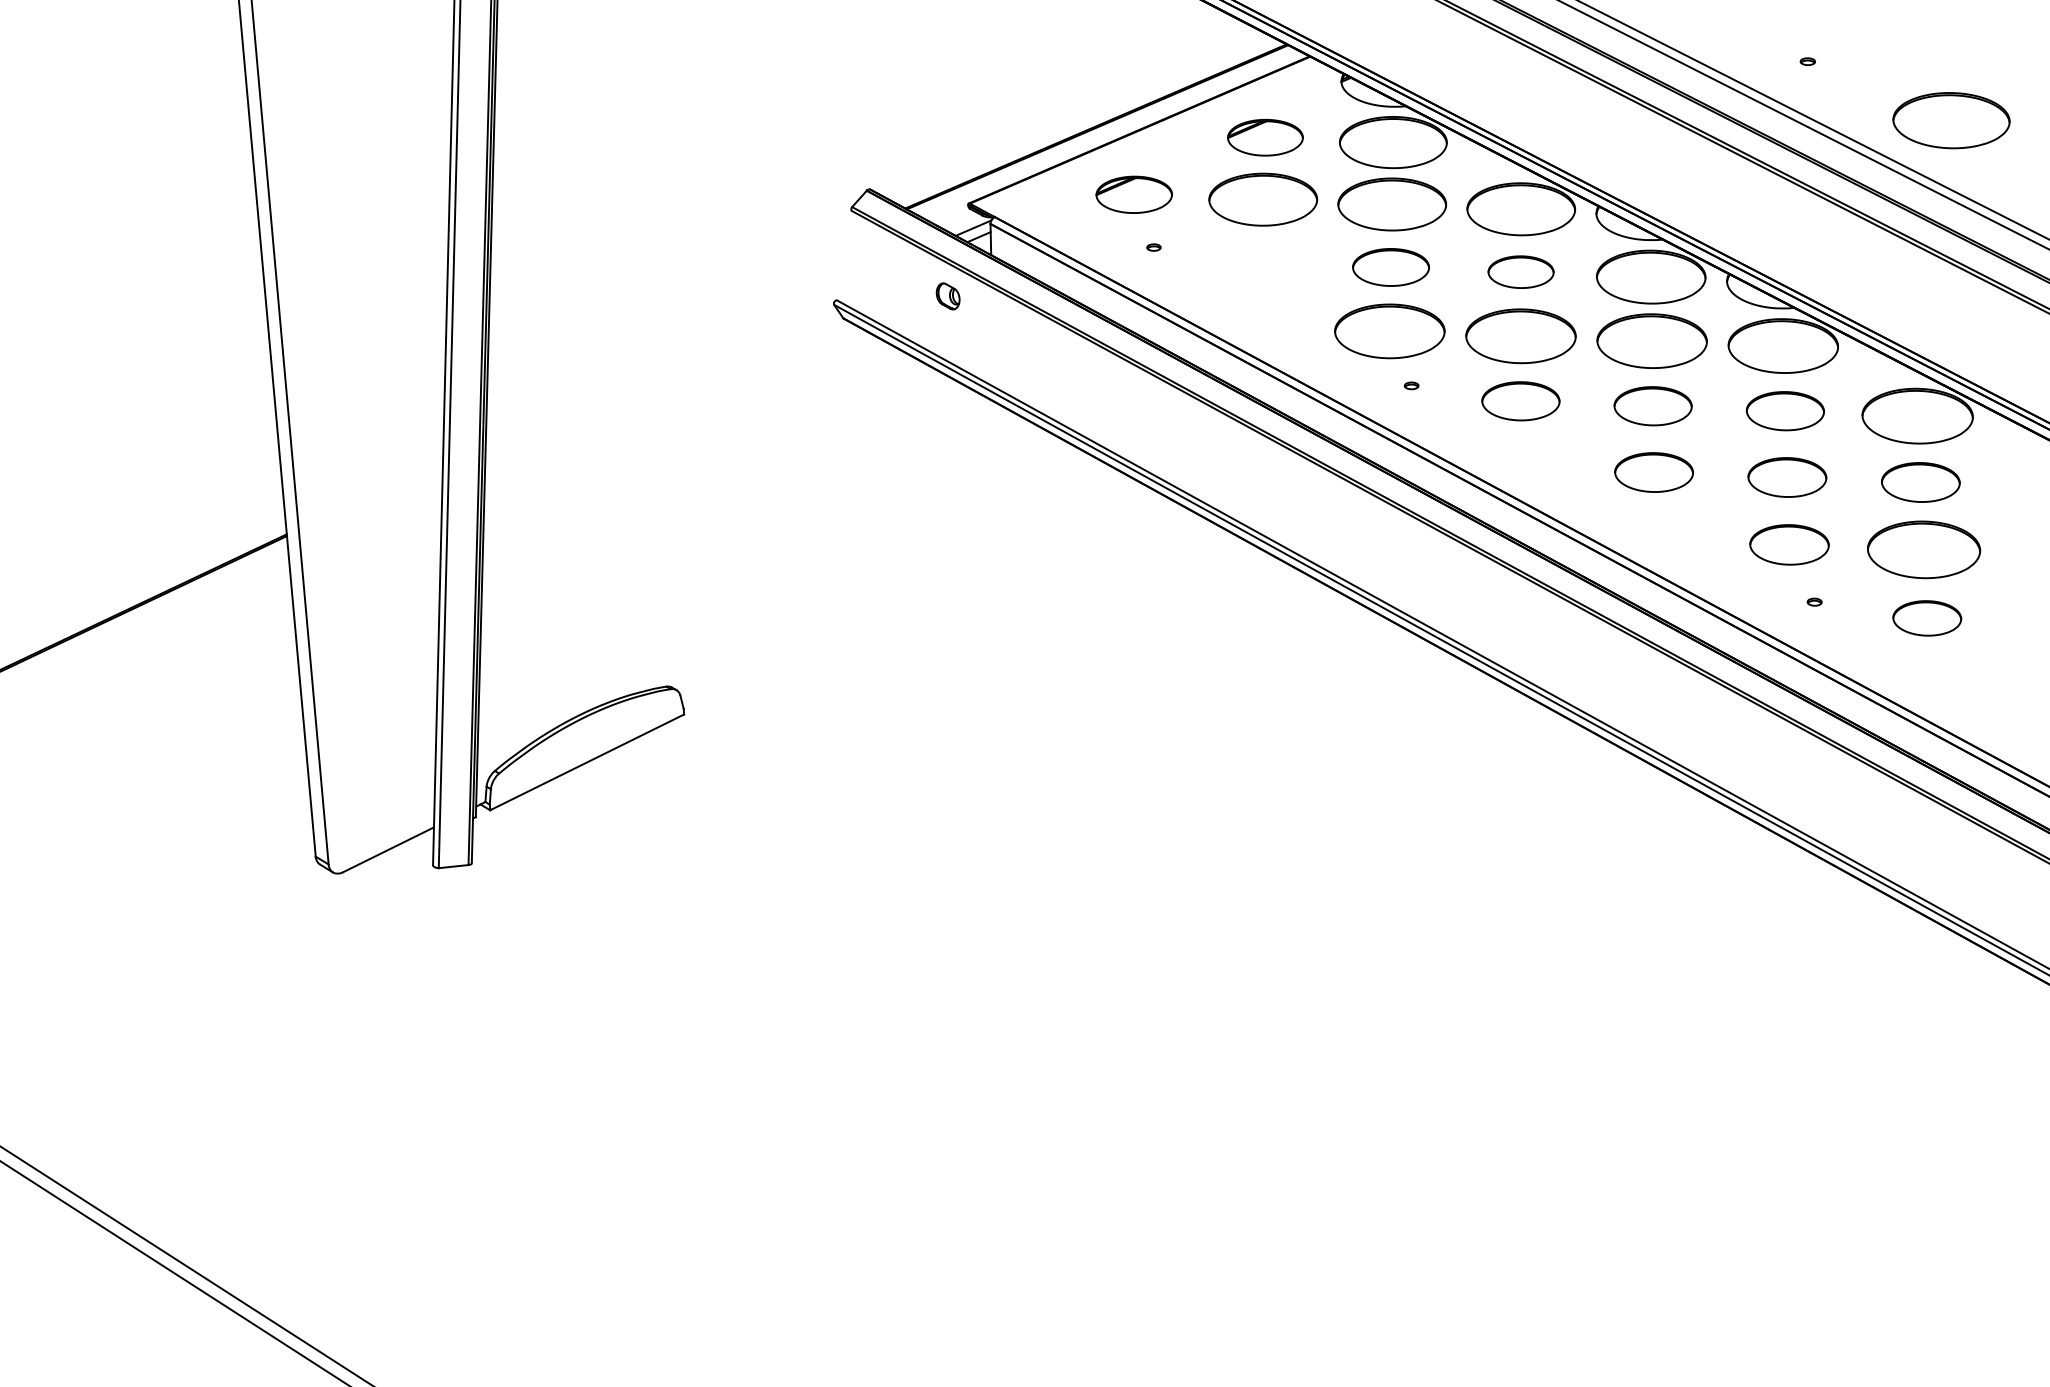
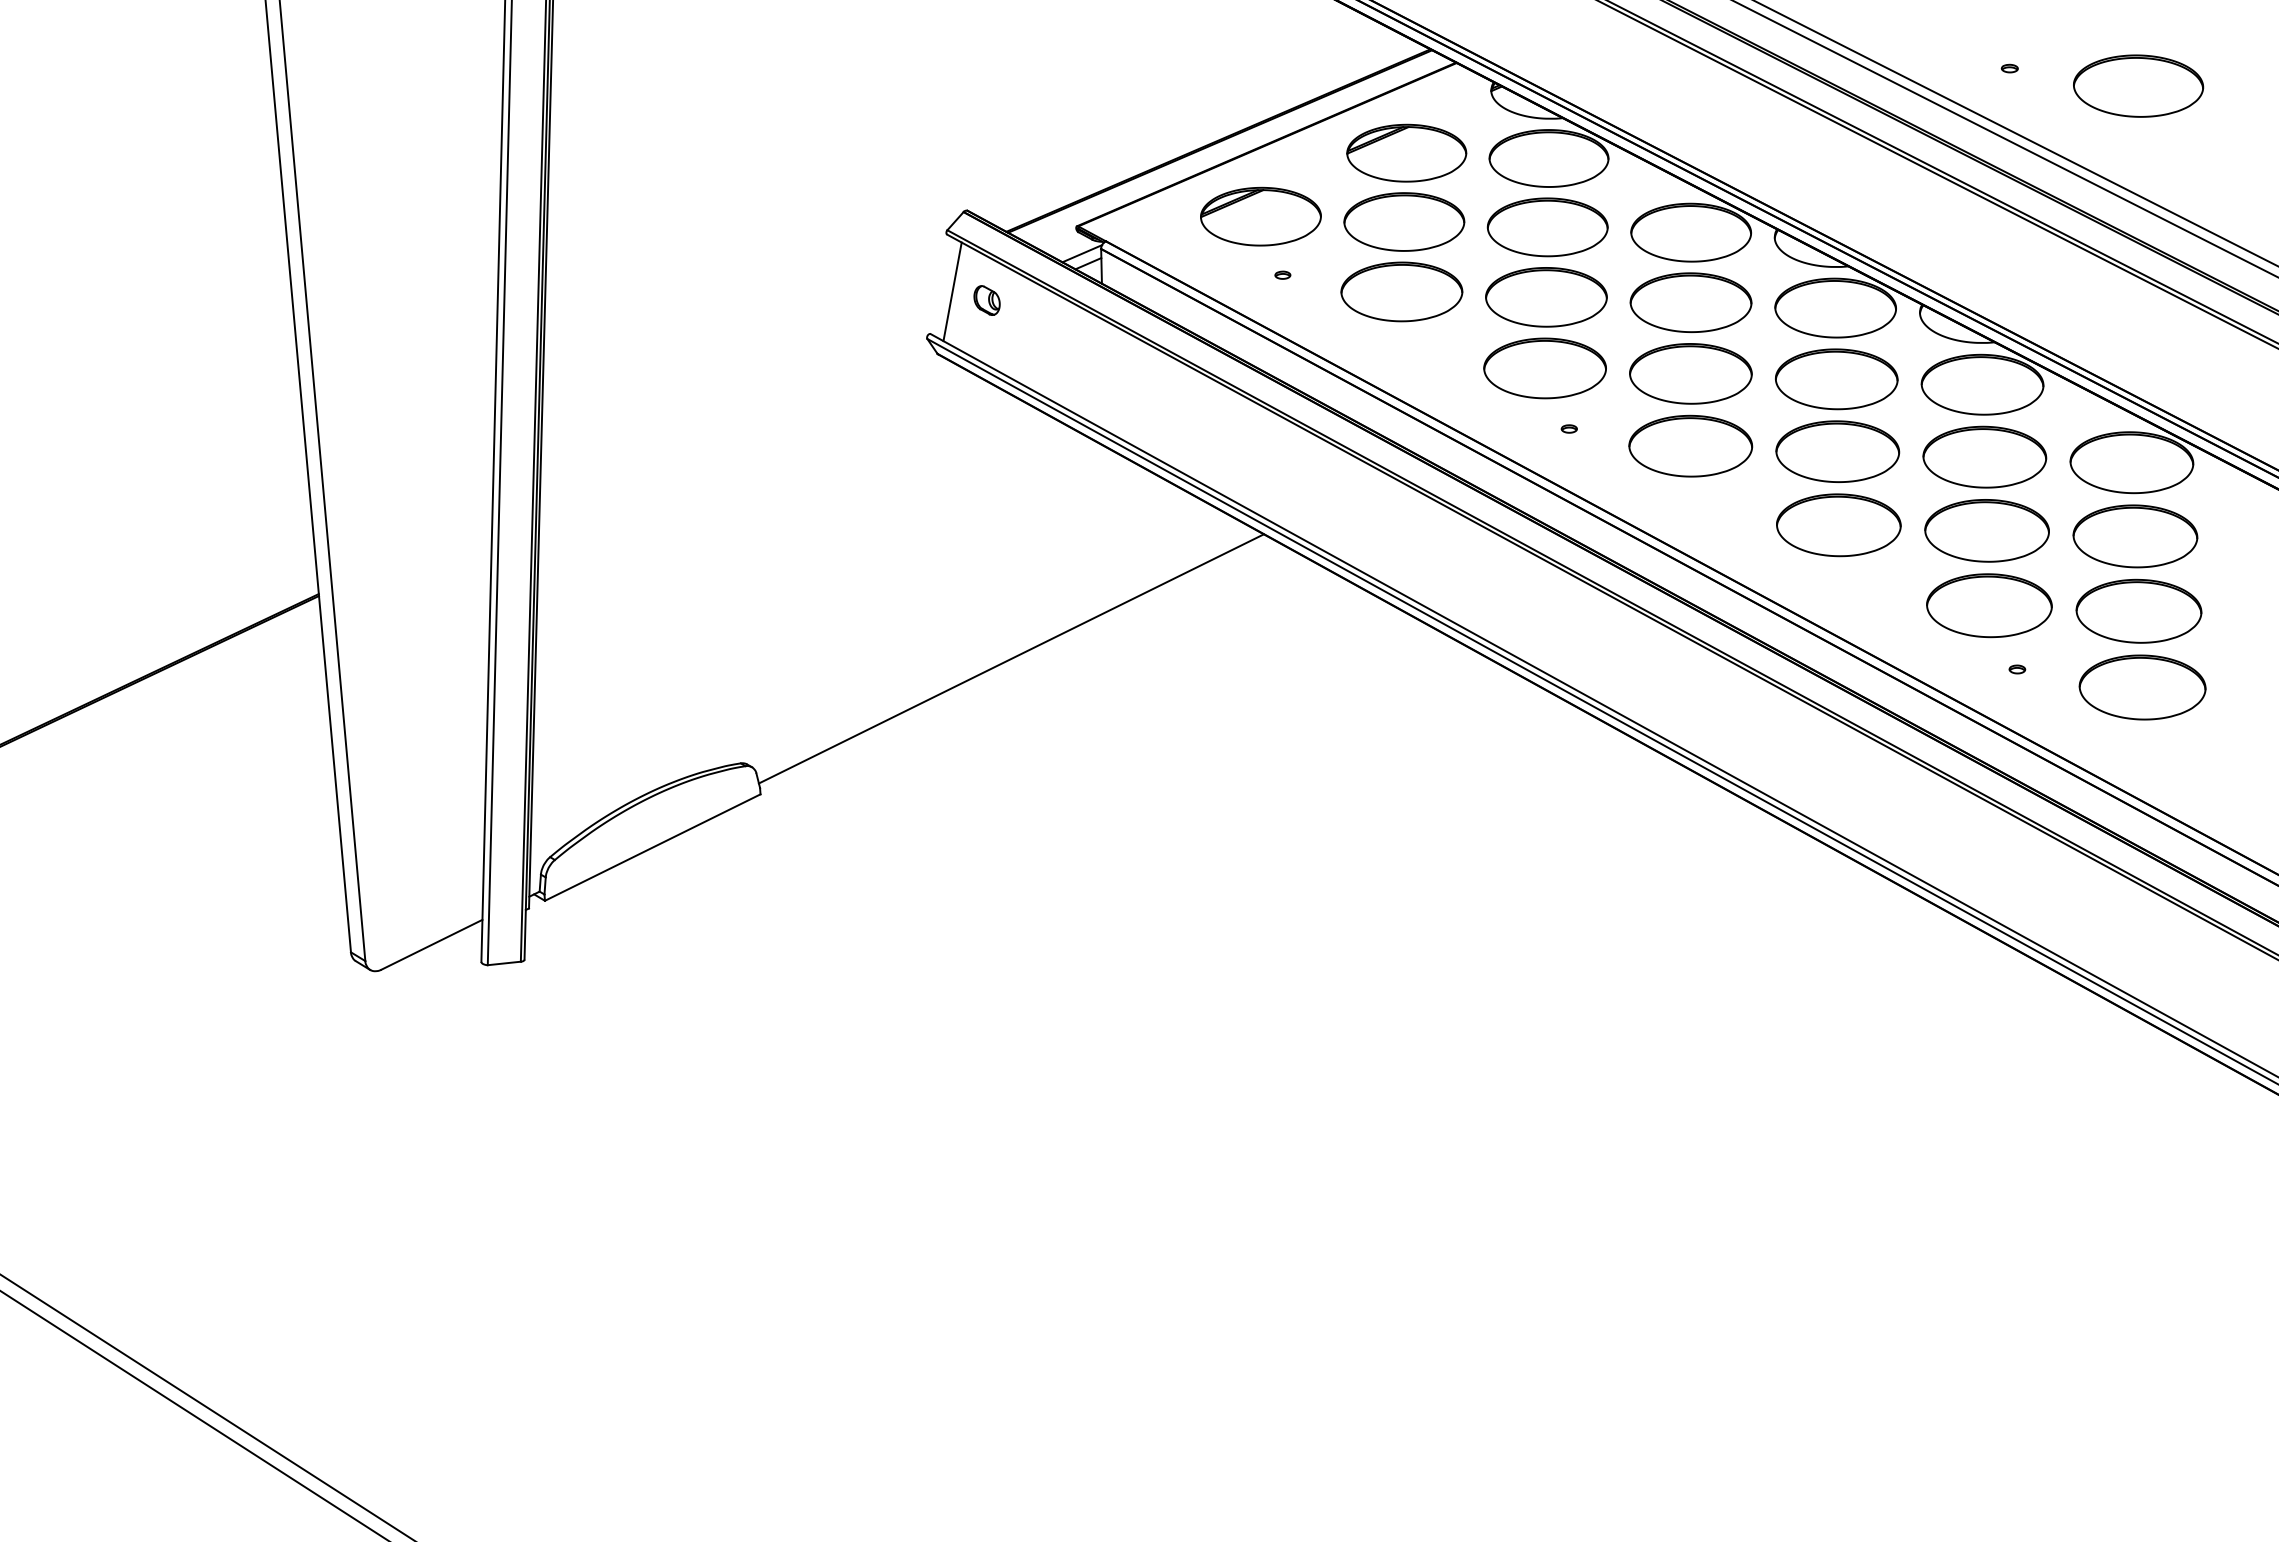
part: (1951, 120) -> (2138, 85), moved
part: (1265, 137) -> (1406, 152), size x1.43
part: (1133, 194) -> (1260, 216), size x1.43
line: (856, 262) -> (952, 291), added
part: (1260, 262) -> (1401, 291), added
part: (1391, 267) -> (1546, 297), size x1.43
part: (1520, 272) -> (1690, 302), size x1.67
part: (947, 296) -> (986, 300), moved
part: (1520, 400) -> (1690, 445), size x1.43
part: (1652, 406) -> (1837, 451), size x1.43
part: (1785, 410) -> (1984, 456), size x1.43
part: (1653, 472) -> (1838, 525), size x1.43
part: (1786, 477) -> (1986, 530), size x1.43
part: (1920, 482) -> (2135, 536), size x1.43
part: (1789, 544) -> (1989, 605), size x1.43
line: (908, 592) -> (1010, 658), added
part: (1927, 618) -> (2142, 687), size x1.67

